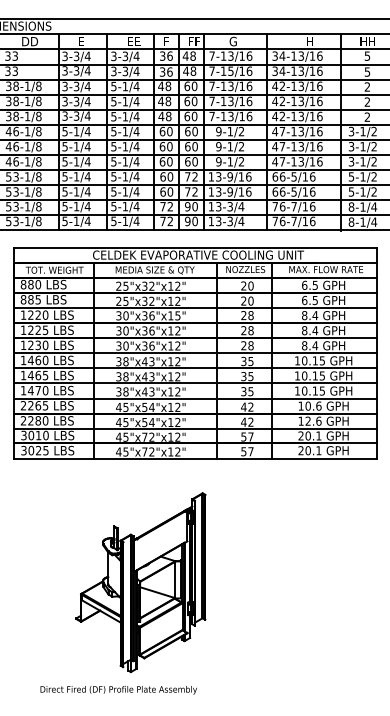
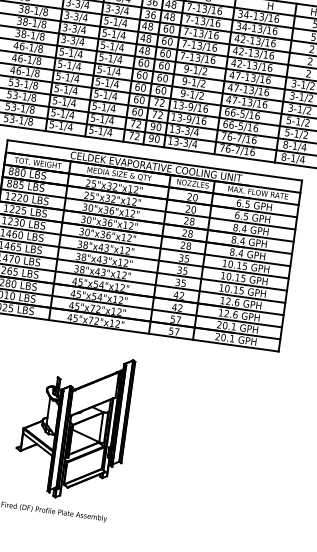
text: (230, 70) -> (202, 20), 7-15/16 -> 7-13/16
text: (177, 315) -> (132, 213), 30"x36"x15" -> 30"x36"x12"
text: (307, 405) -> (228, 300), 10.6 -> 12.6

